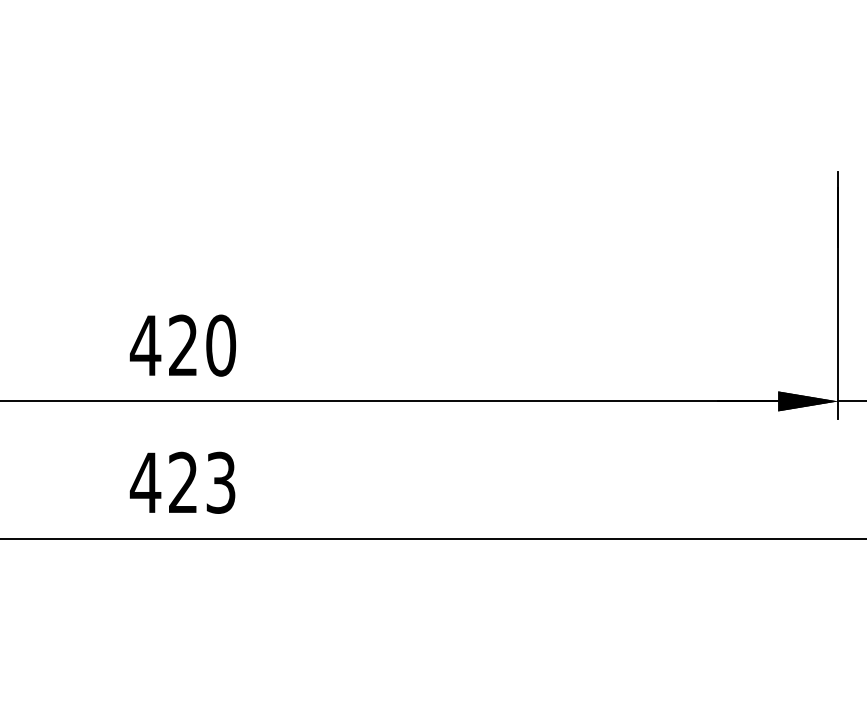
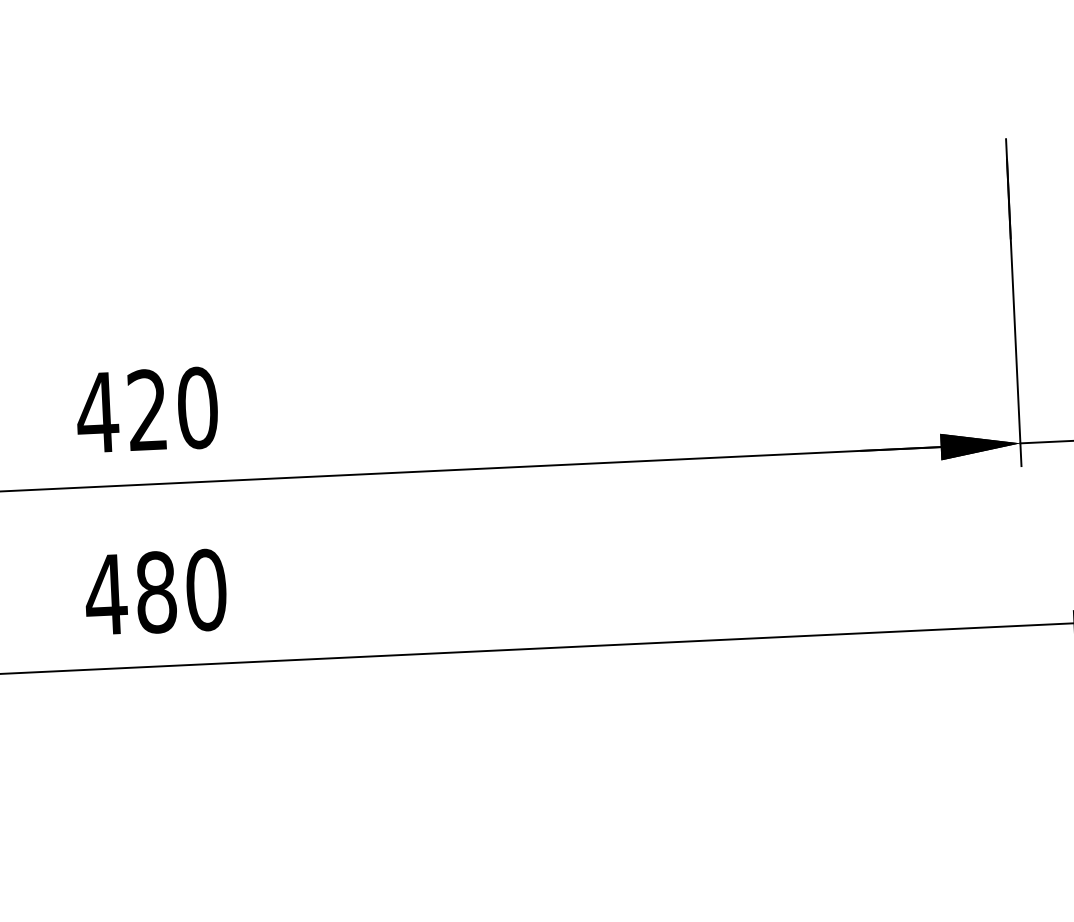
text: (202, 482) -> (181, 590), 423 -> 480

